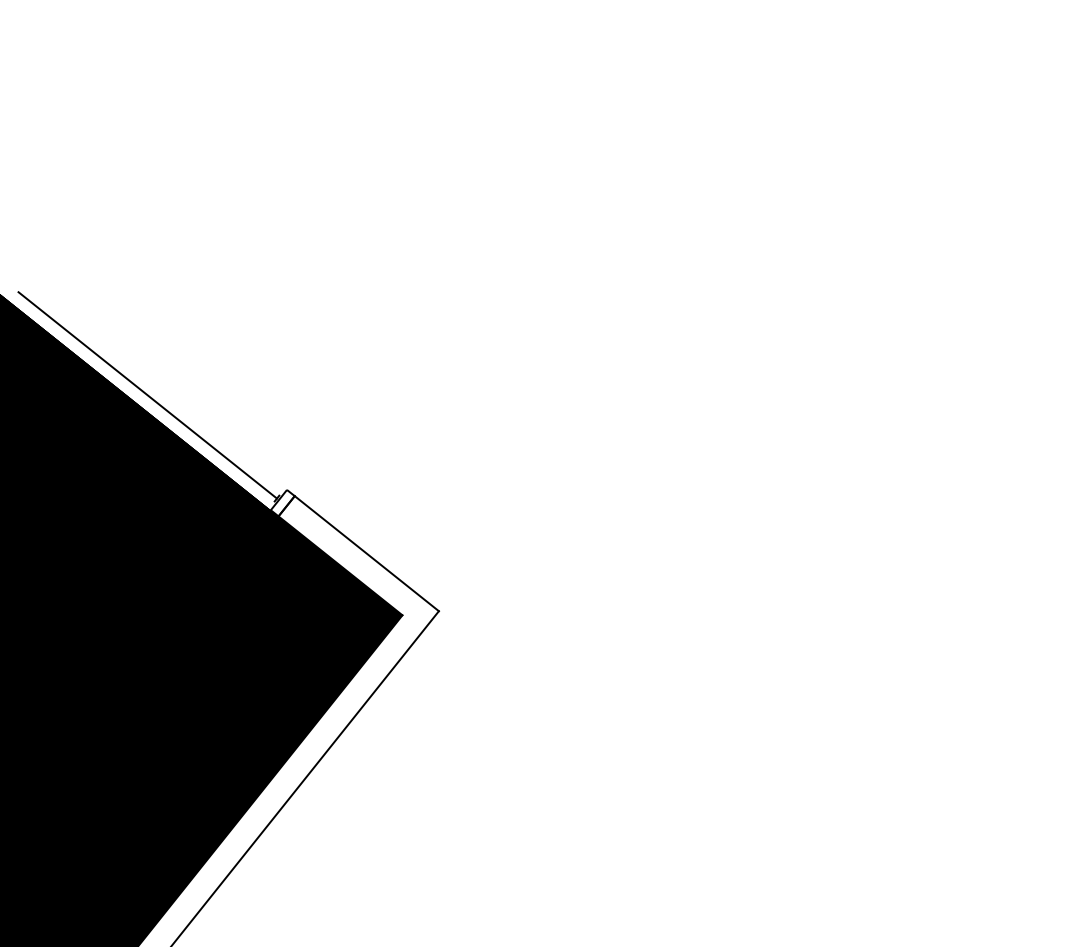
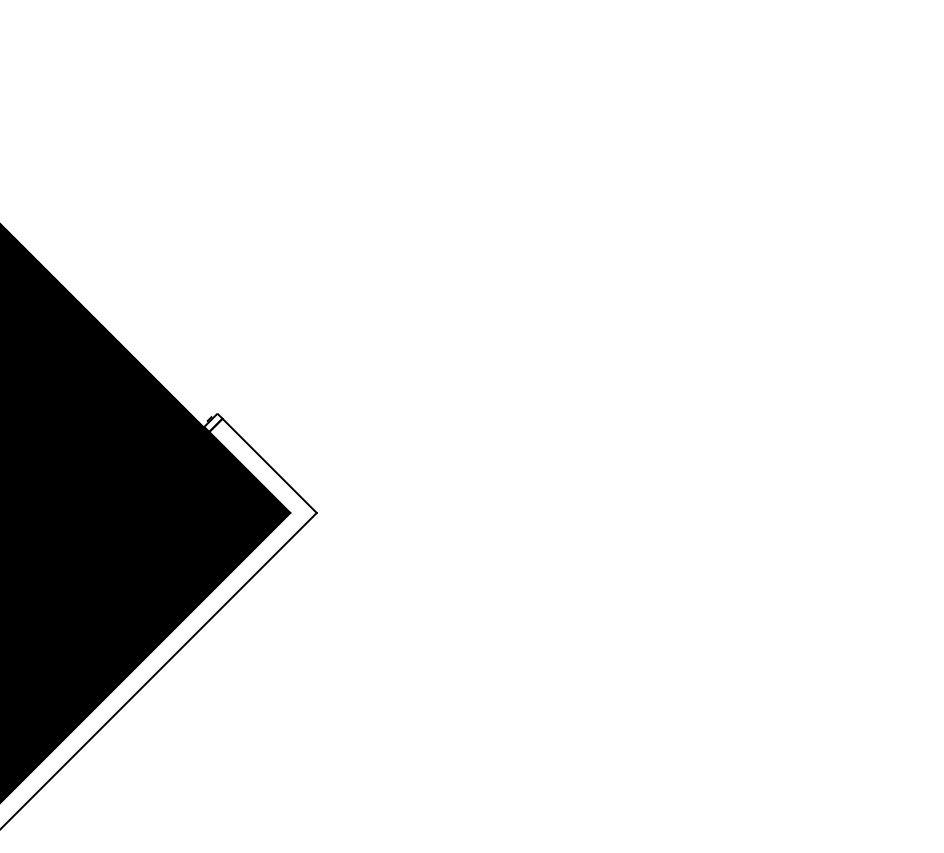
line: (146, 395) -> (124, 334), removed

